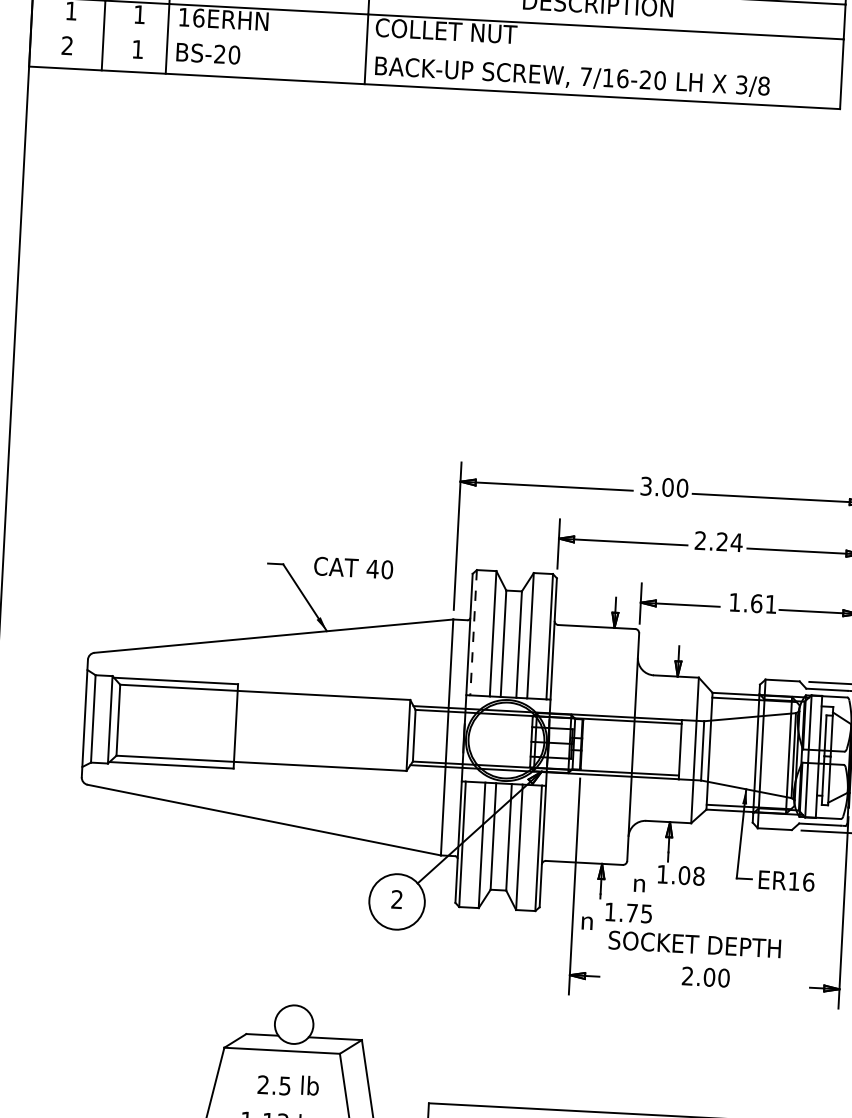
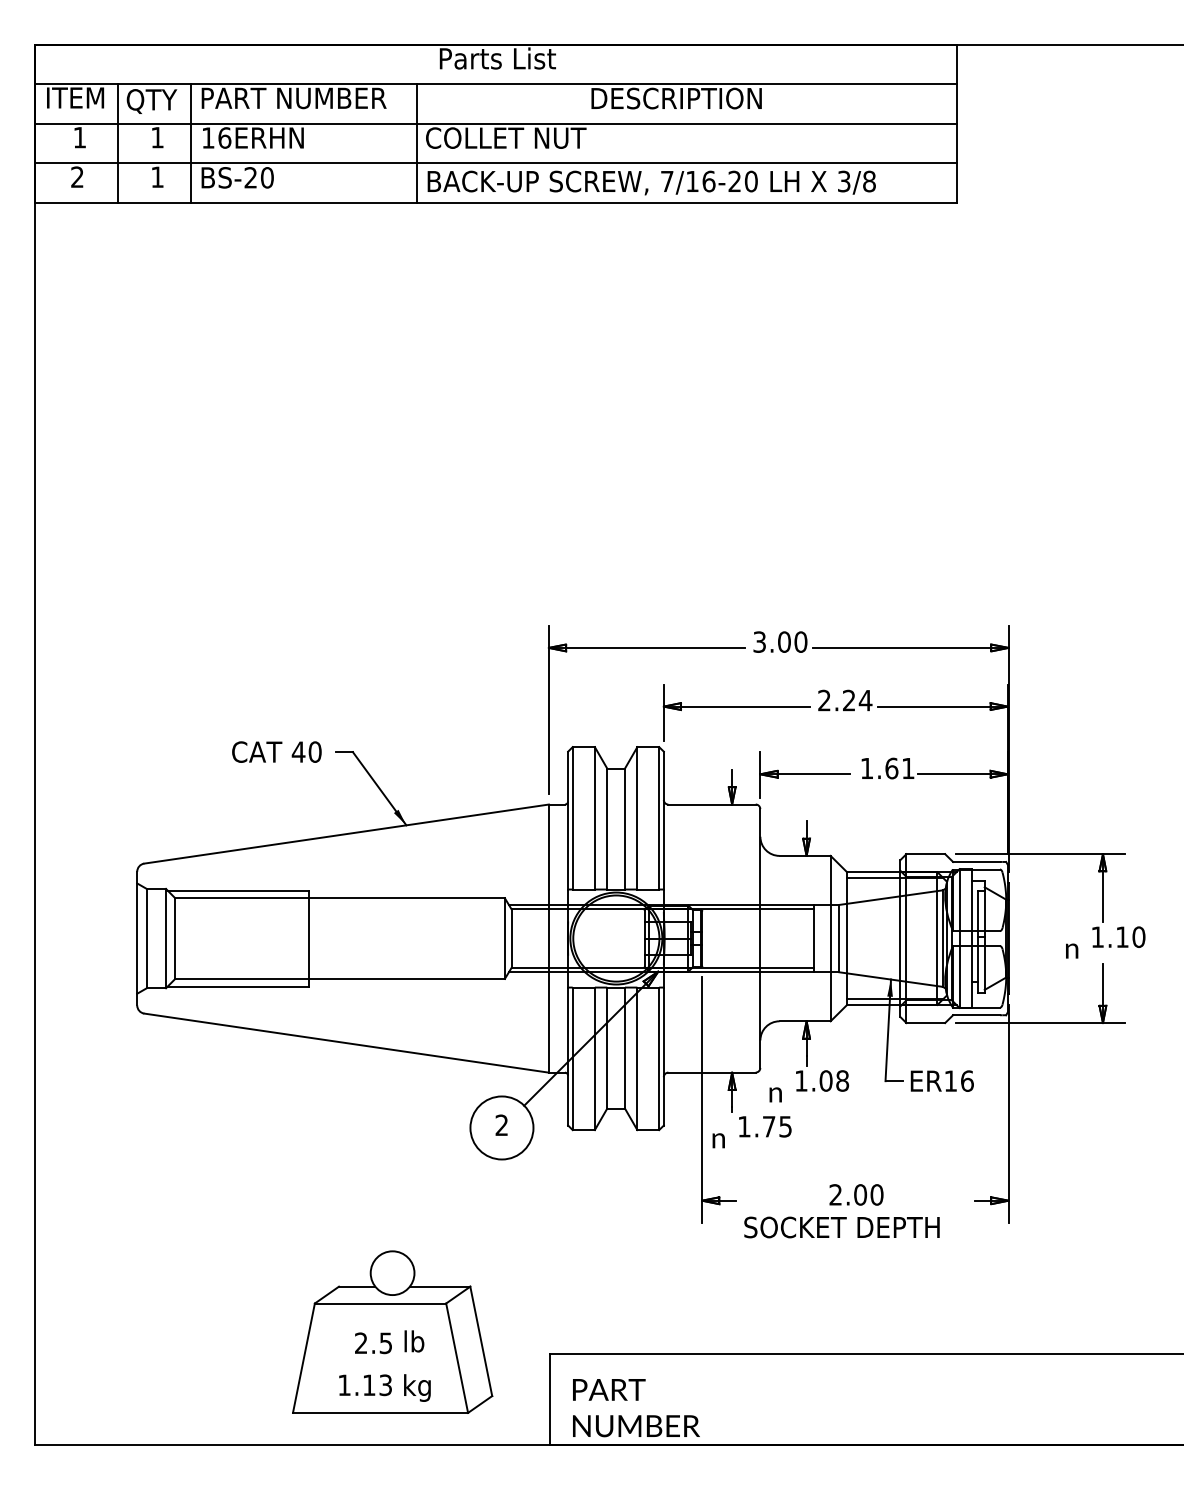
line: (435, 53) -> (495, 163), added
text: (353, 567) -> (276, 751), moved
line: (473, 632) -> (572, 818), dashed -> solid
text: (694, 944) -> (841, 1227), moved

